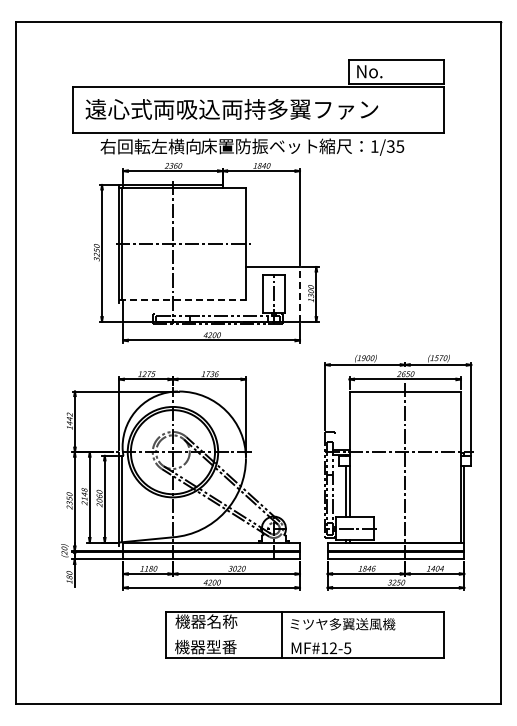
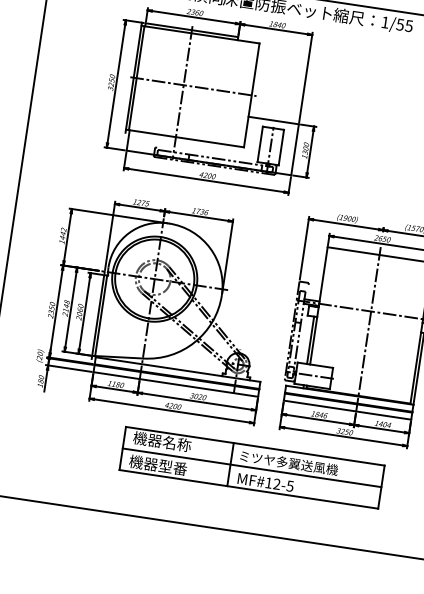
text: (390, 145) -> (400, 23), 1/35 -> 1/55
line: (299, 293) -> (294, 148), dashed -> solid
line: (183, 299) -> (185, 138), dashed -> solid
line: (304, 634) -> (251, 467), added

